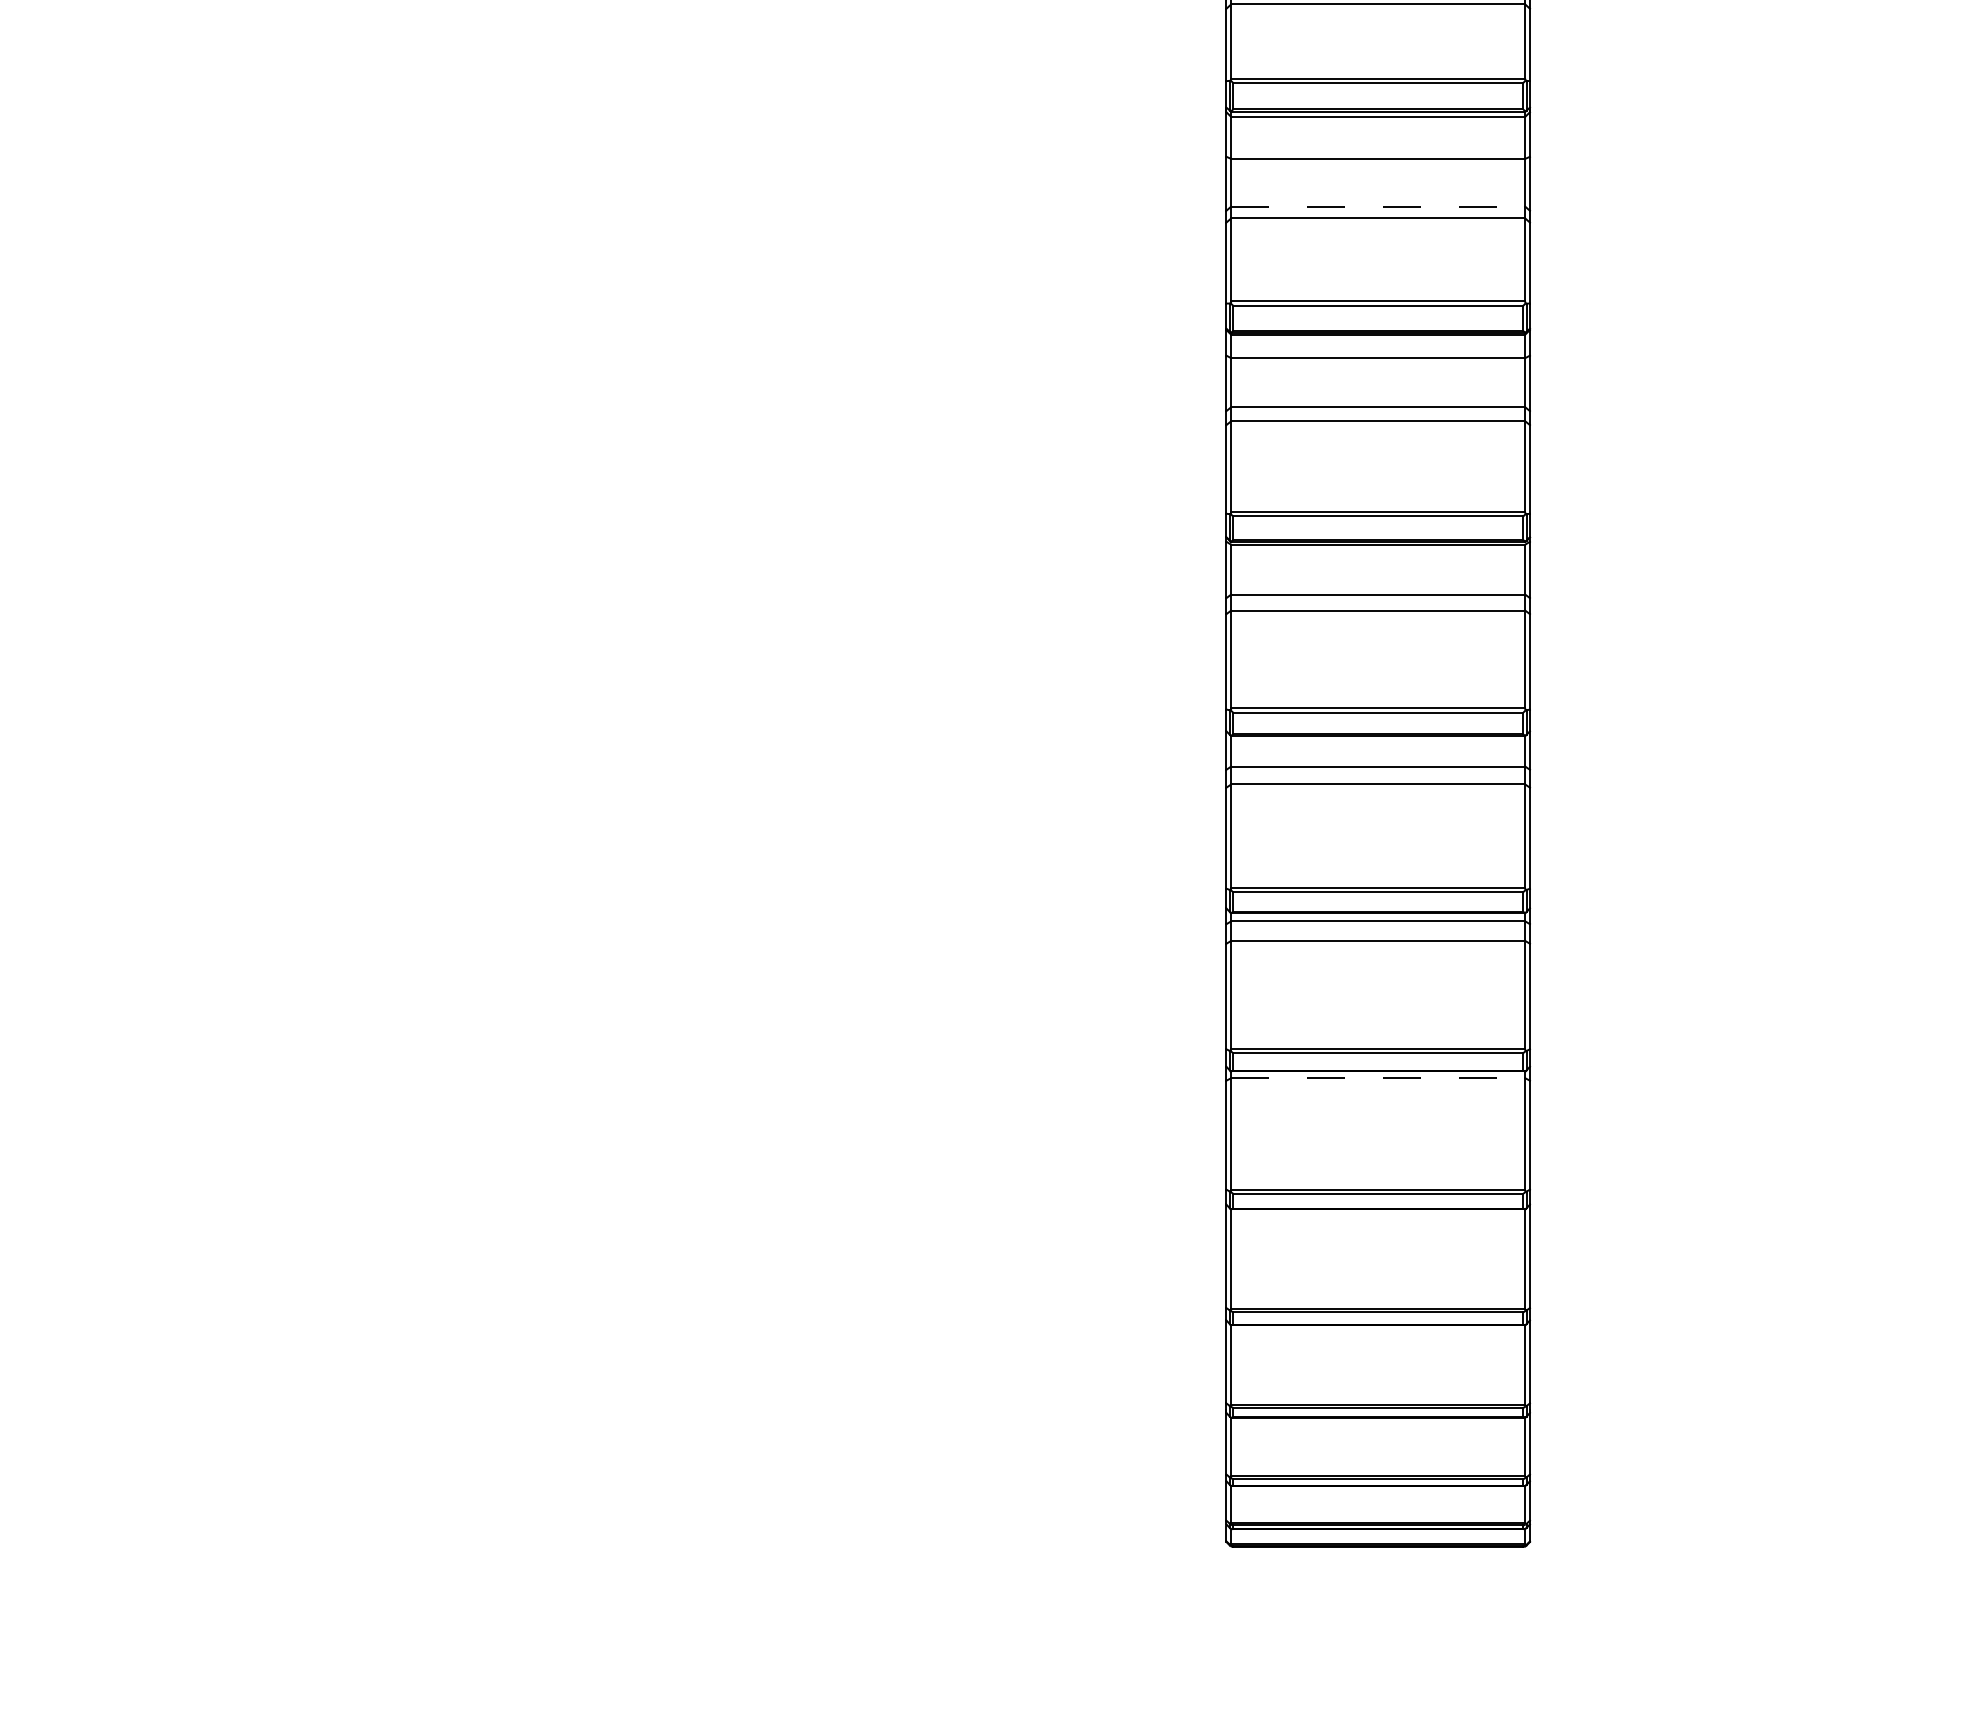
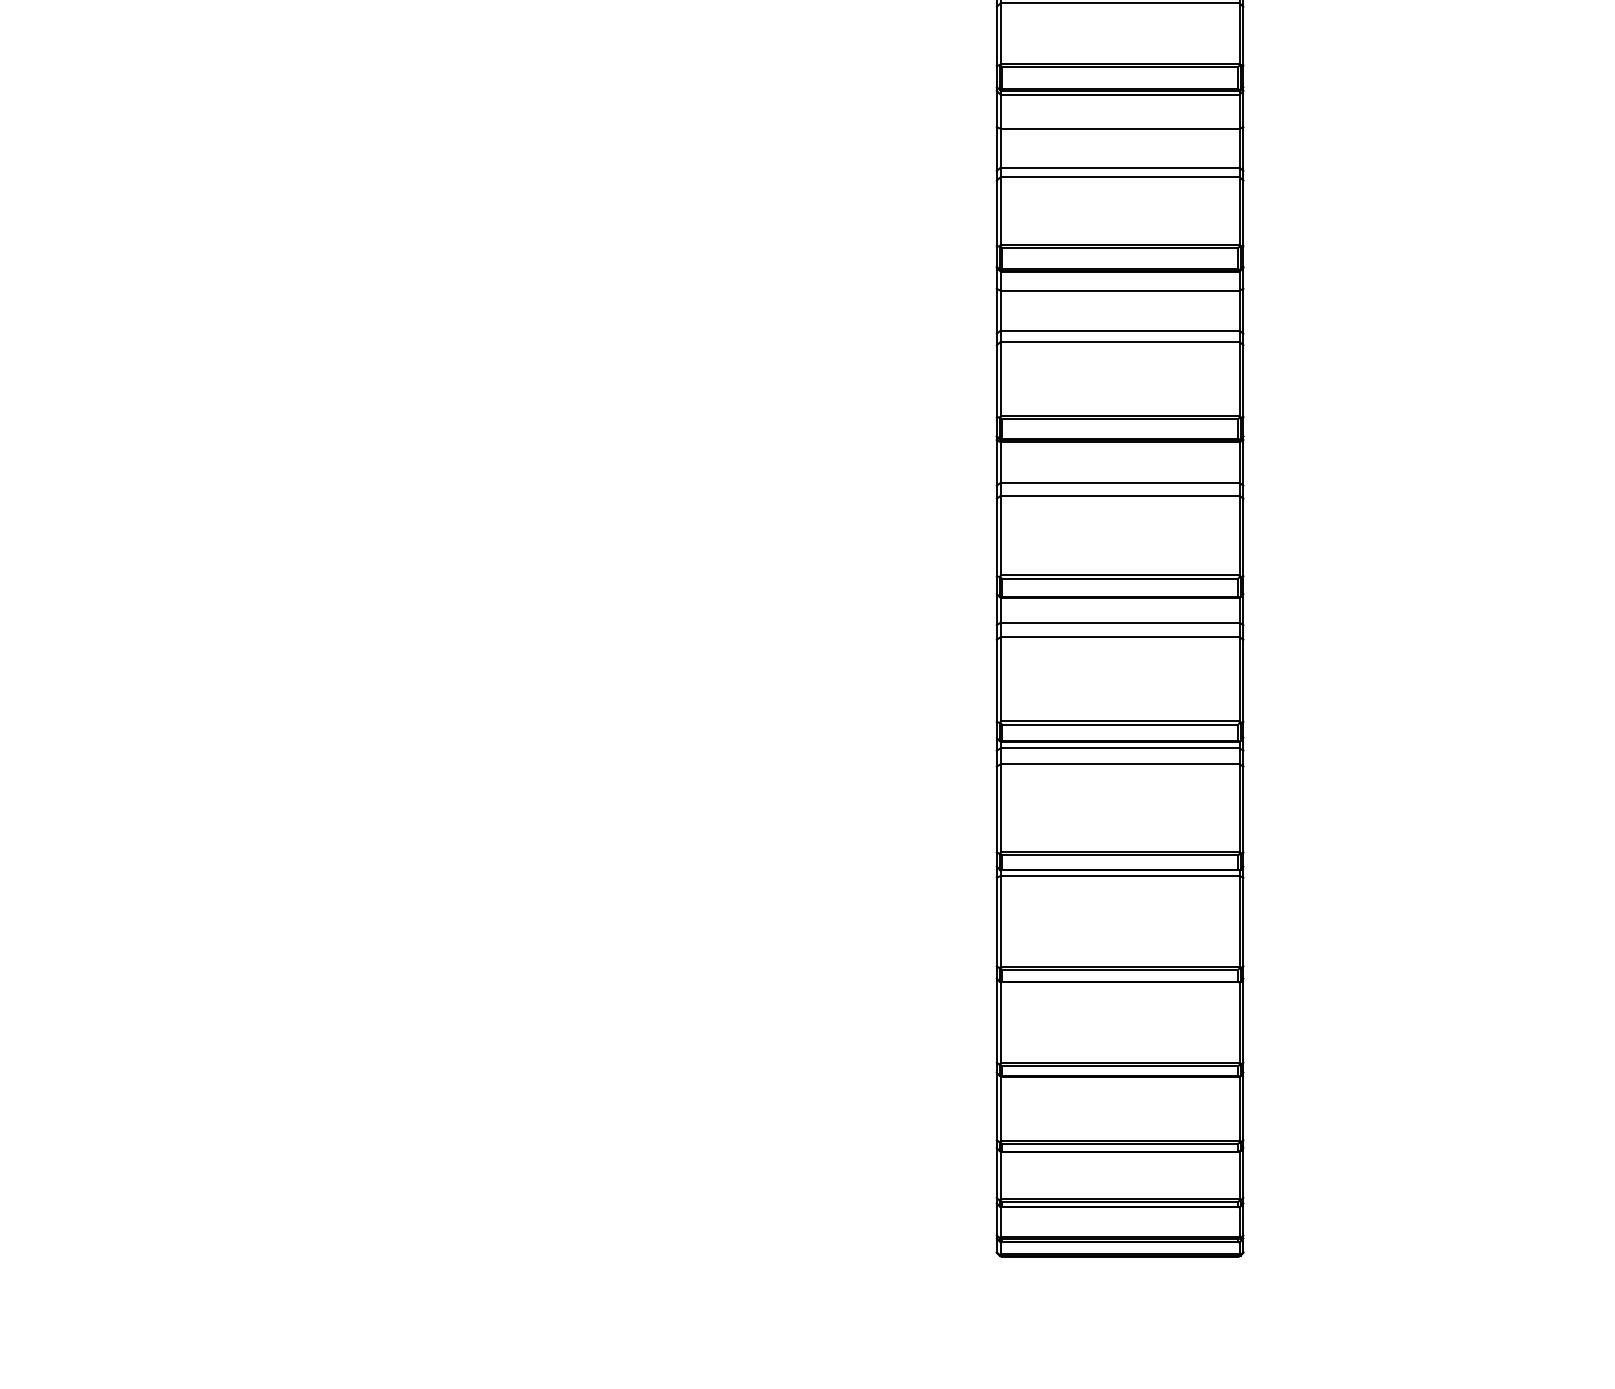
line: (1378, 206) -> (1120, 167), dashed -> solid
line: (1378, 1078) -> (1120, 876), dashed -> solid

